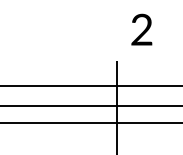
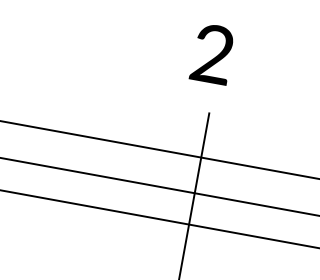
text: (141, 29) -> (212, 53), moved

